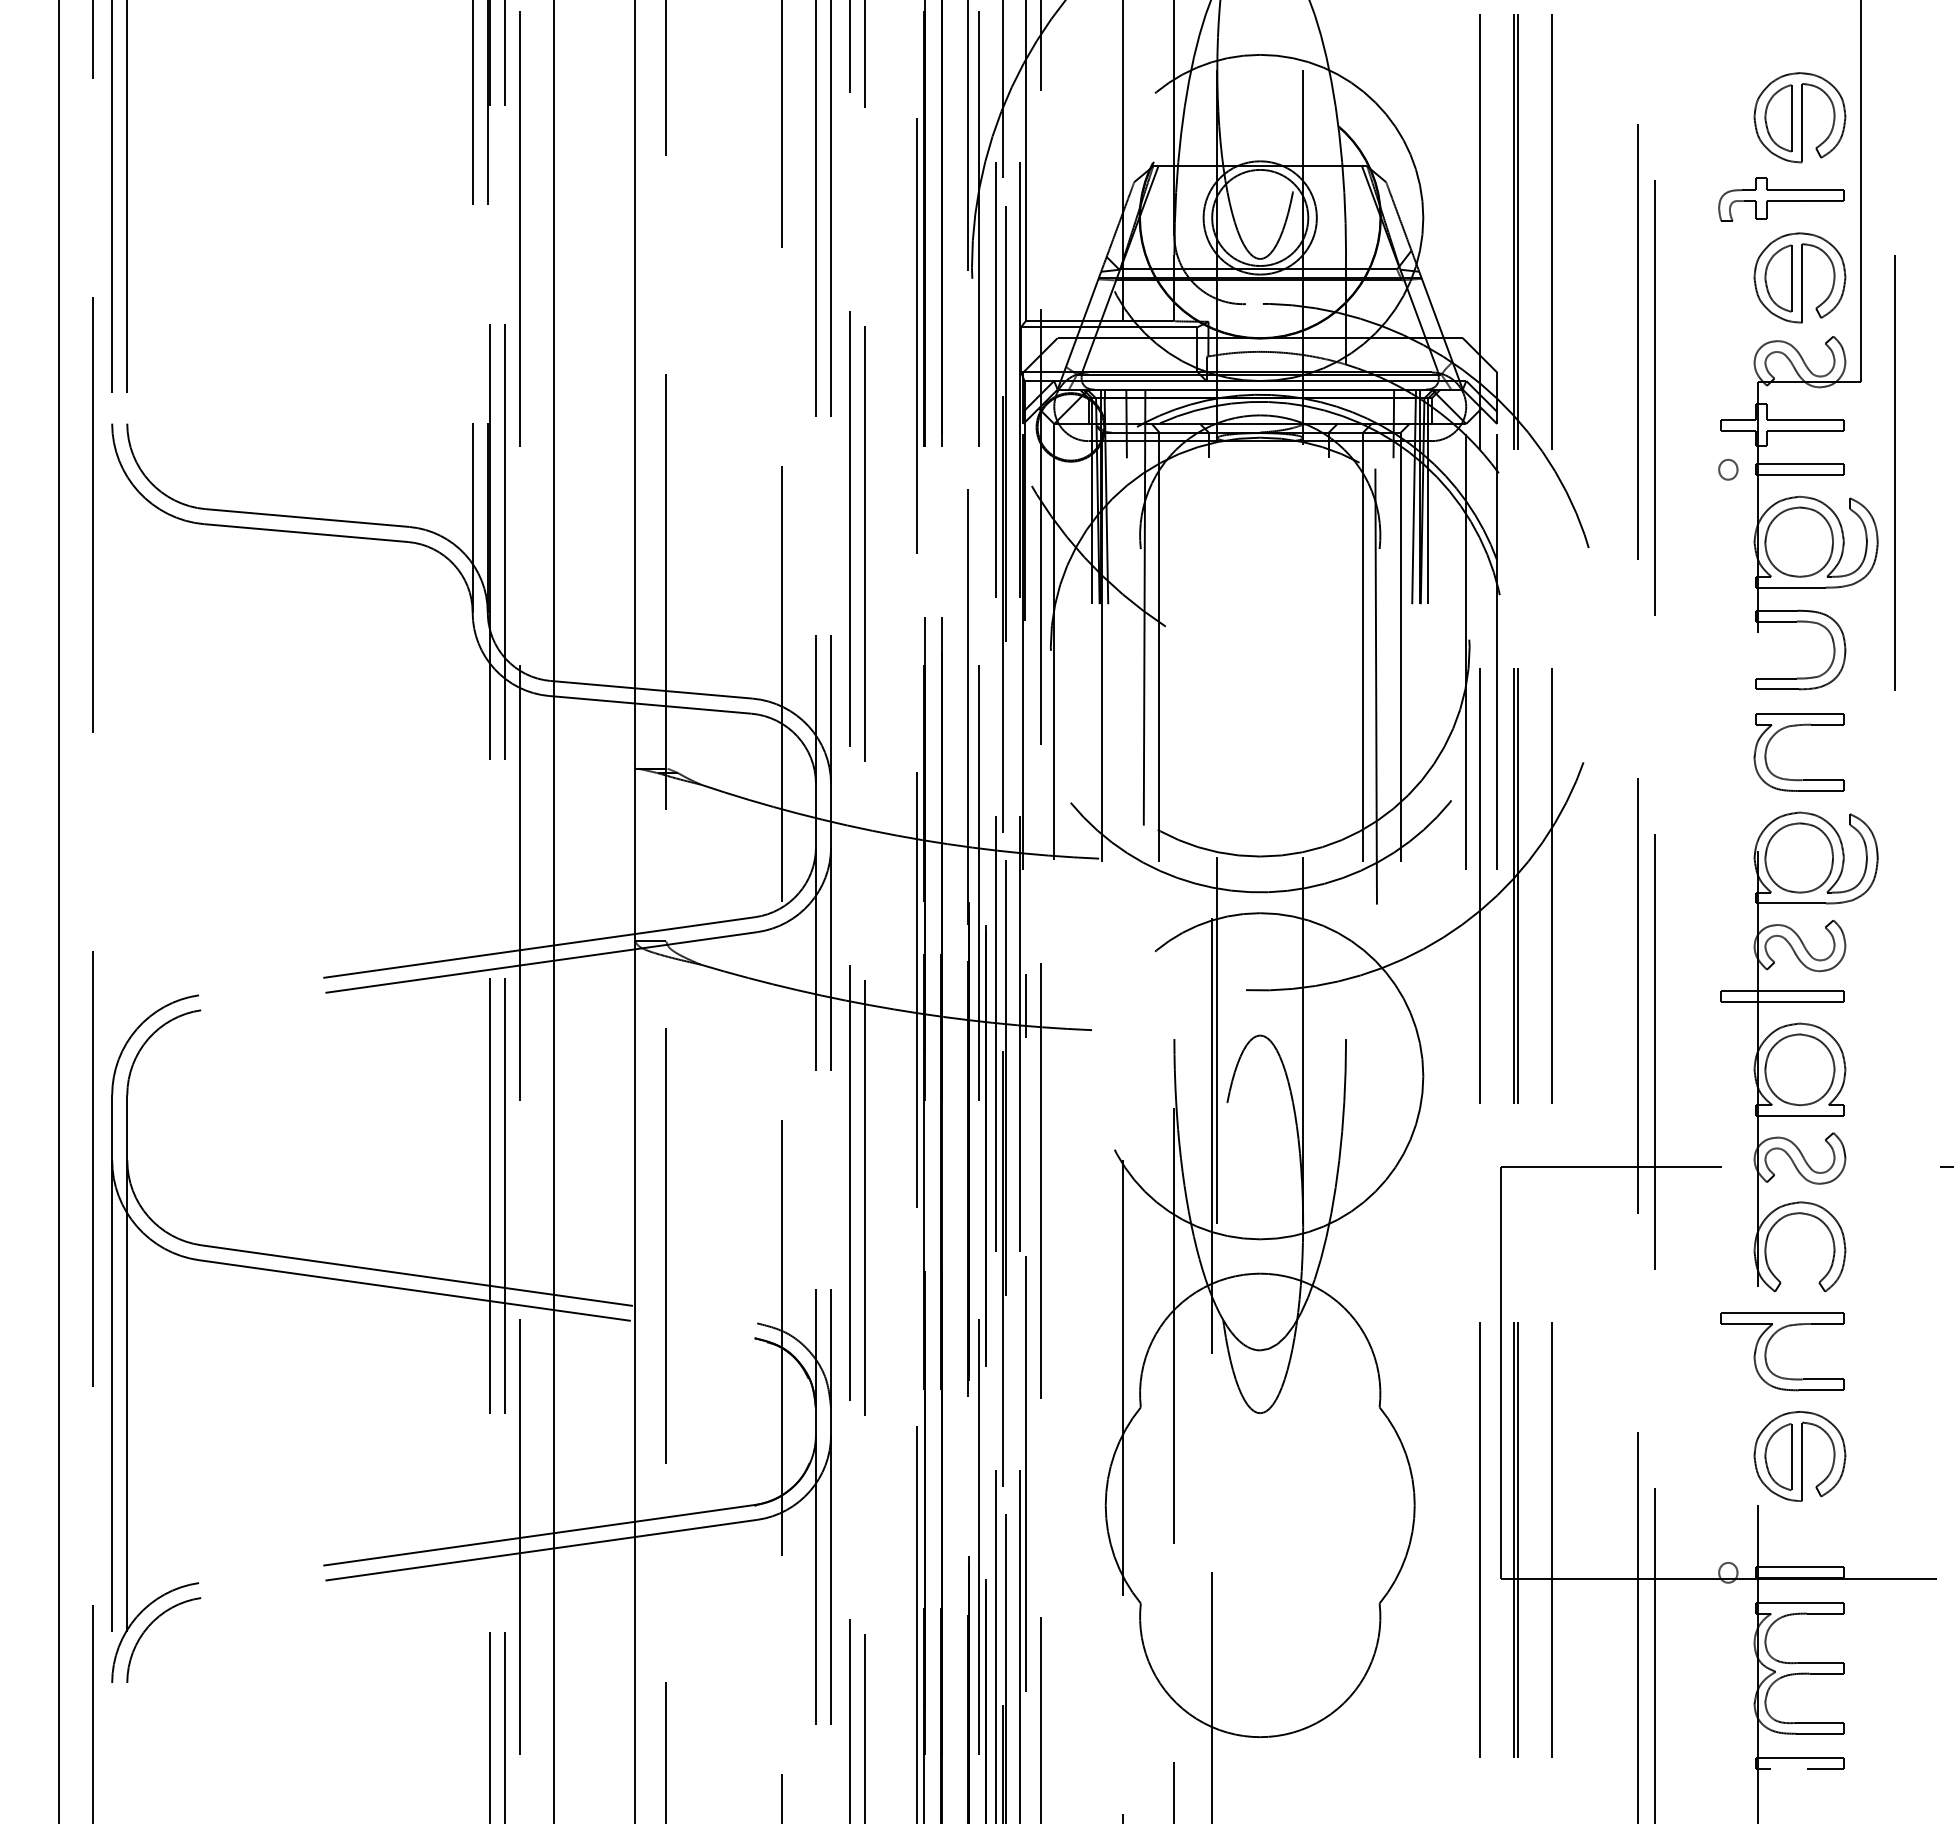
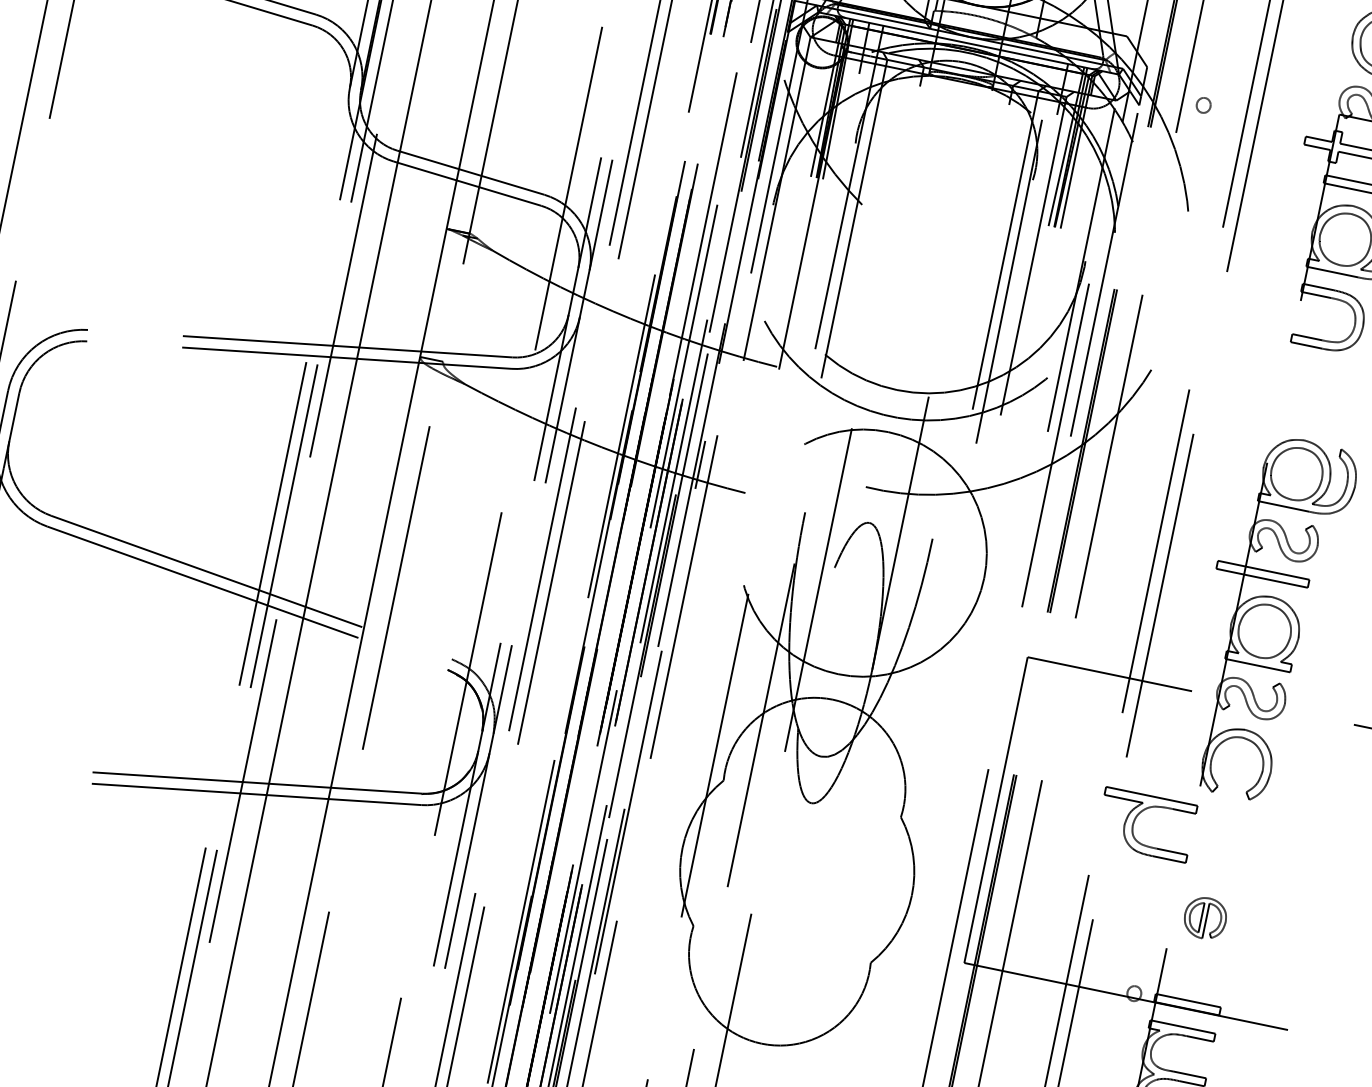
part: (1728, 469) -> (1203, 105), moved
part: (1798, 726) -> (1316, 376), removed
line: (1217, 1040) -> (836, 520), removed
part: (1767, 1348) -> (1135, 820), moved
part: (1799, 1456) -> (1205, 918), size x0.6

